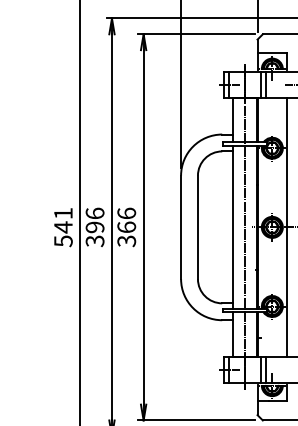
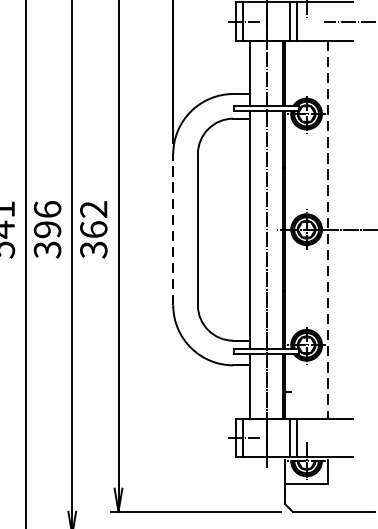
text: (126, 213) -> (93, 209), 366 -> 362
line: (181, 227) -> (173, 229), solid -> dashed
line: (287, 227) -> (328, 229), solid -> dashed

